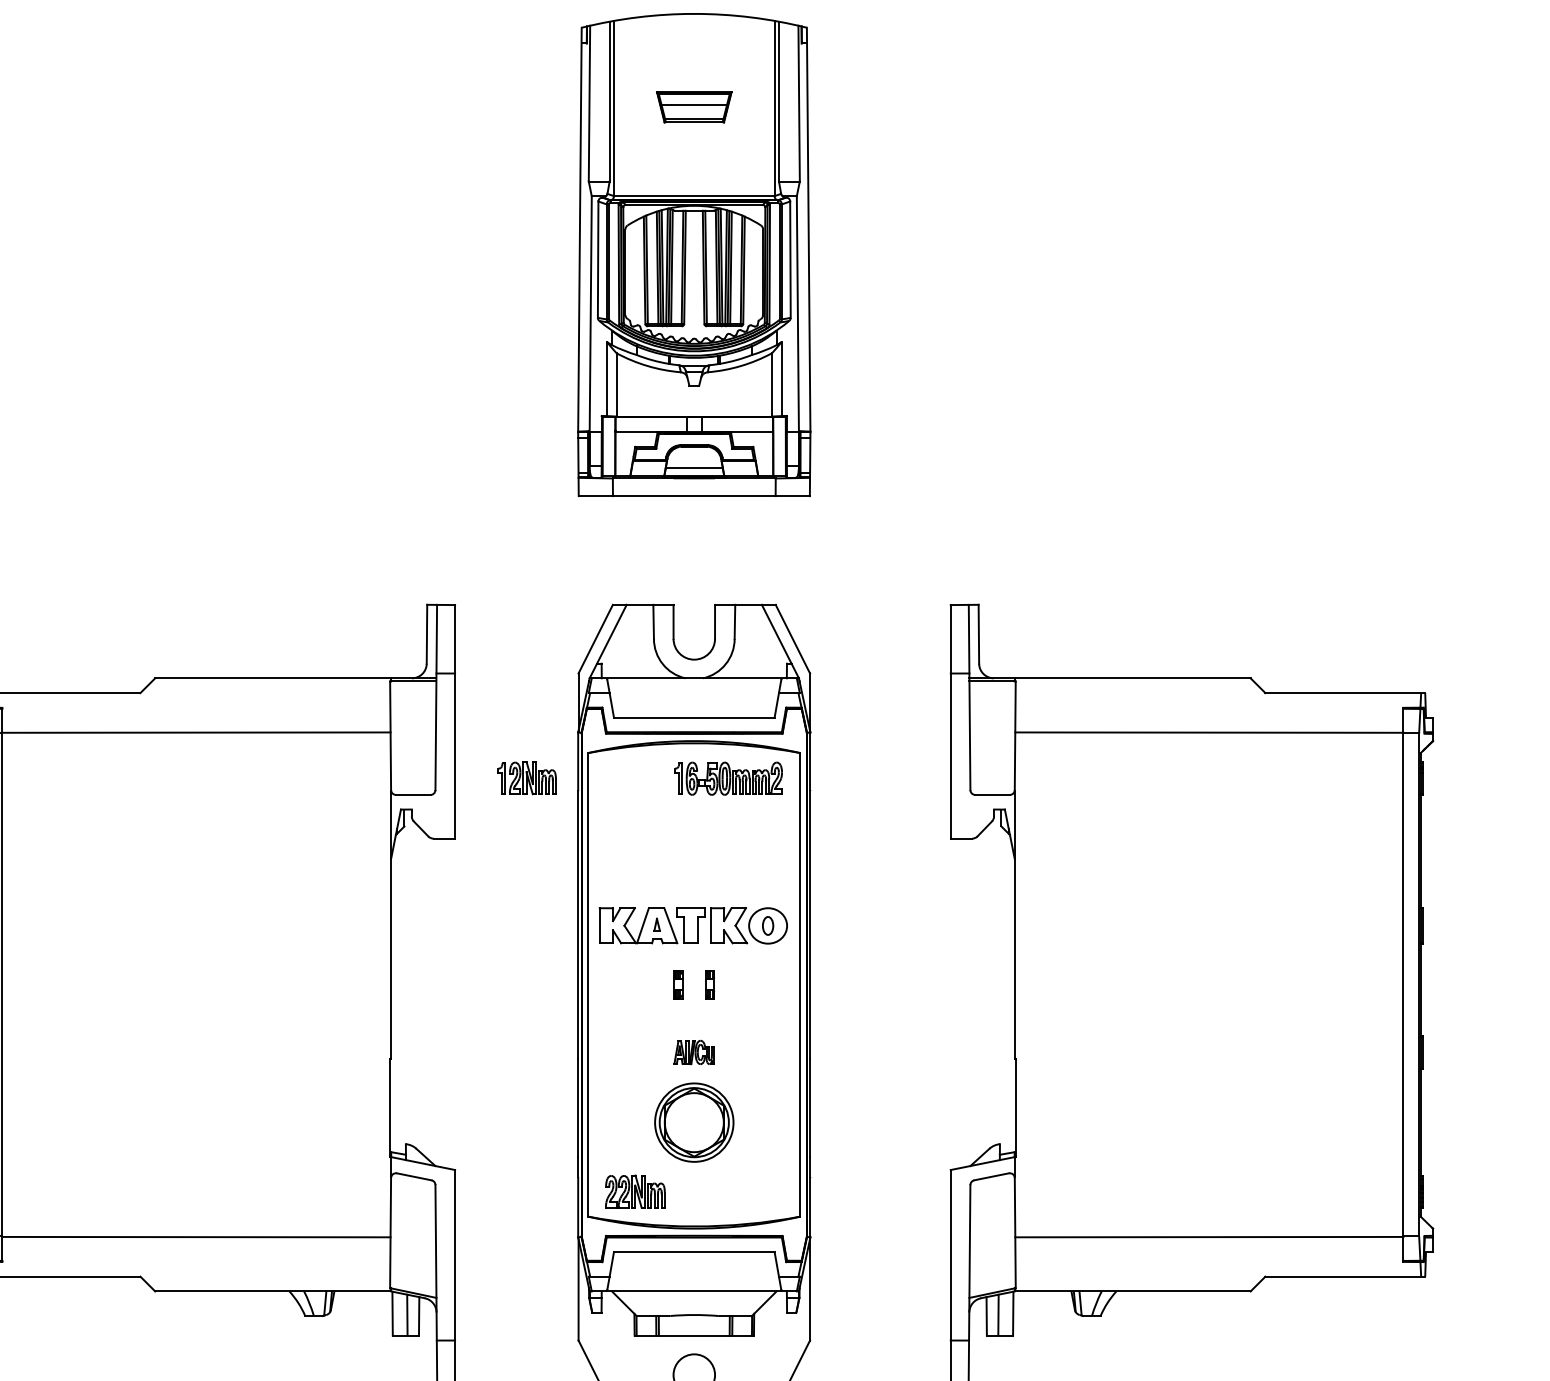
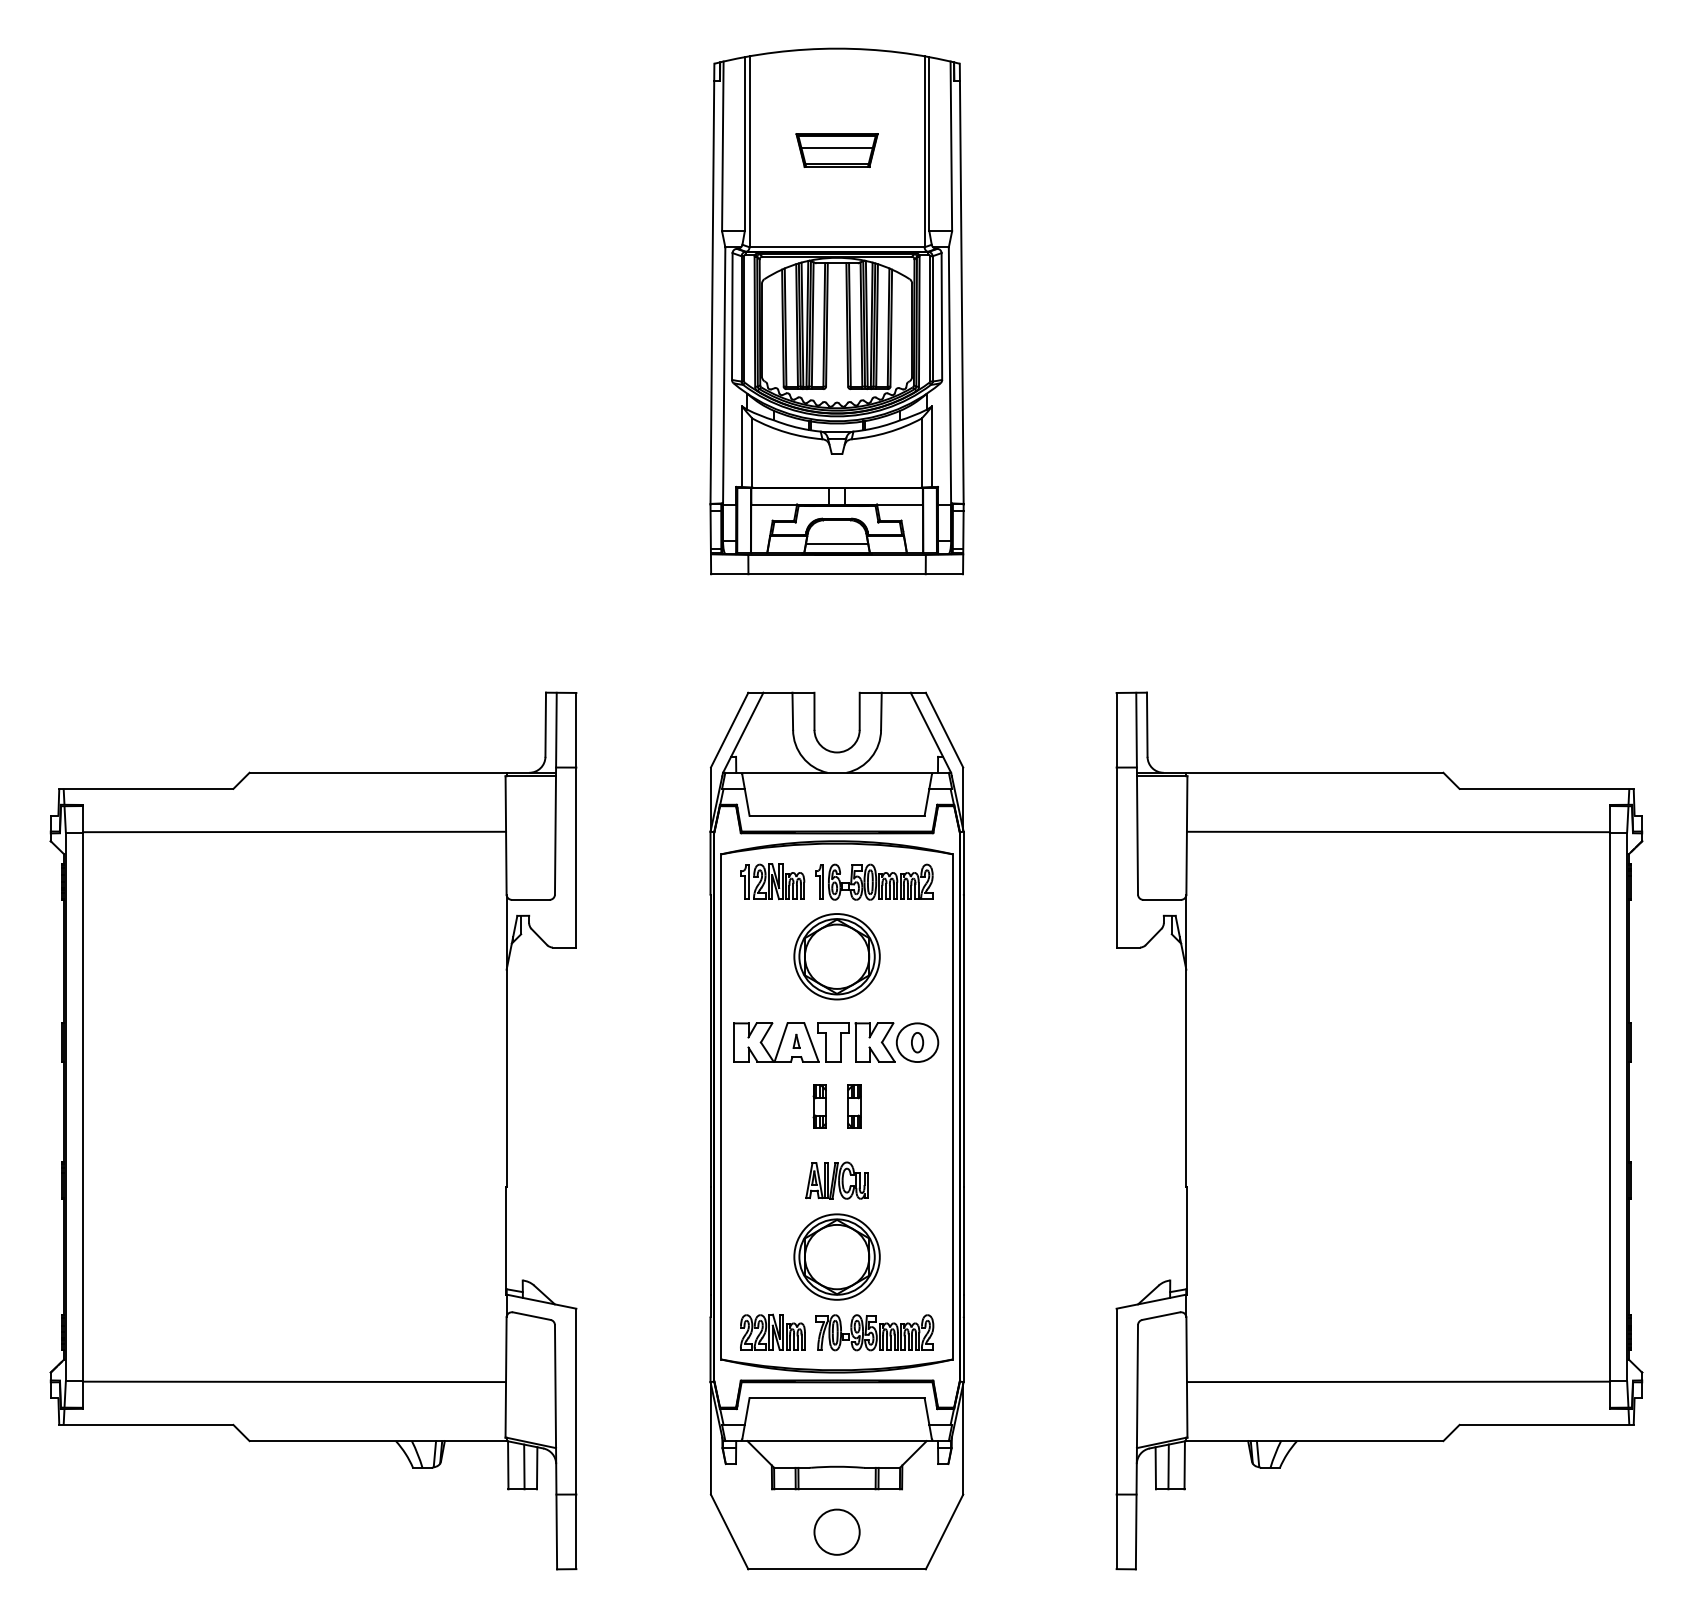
part: (526, 778) -> (772, 881), moved
part: (693, 846) -> (836, 956), added
part: (678, 984) -> (819, 1106), size x1.43
part: (710, 984) -> (854, 1106), size x1.43
part: (693, 1052) -> (836, 1180), size x1.43
part: (728, 1191) -> (874, 1332), added

